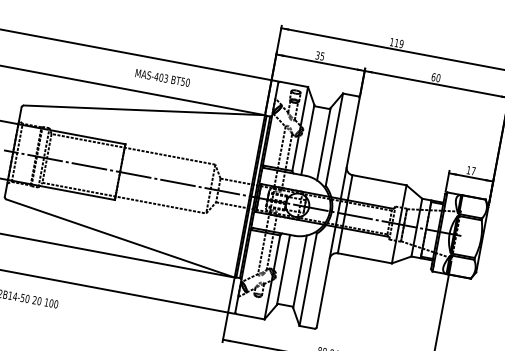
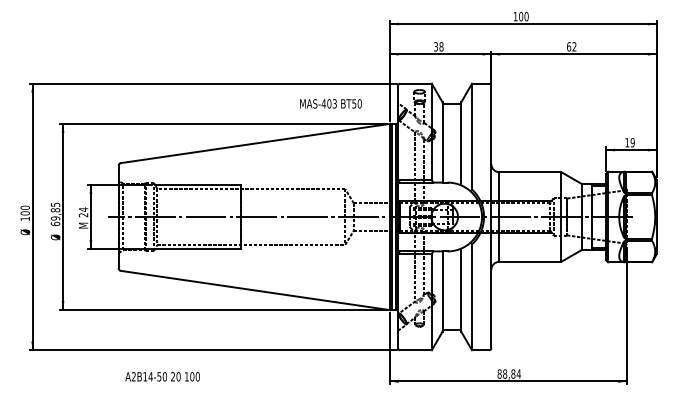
text: (398, 43) -> (523, 16), 119 -> 100
text: (322, 56) -> (441, 46), 35 -> 38
text: (162, 77) -> (330, 103), moved
text: (438, 77) -> (574, 46), 60 -> 62
text: (473, 170) -> (632, 142), 17 -> 19

